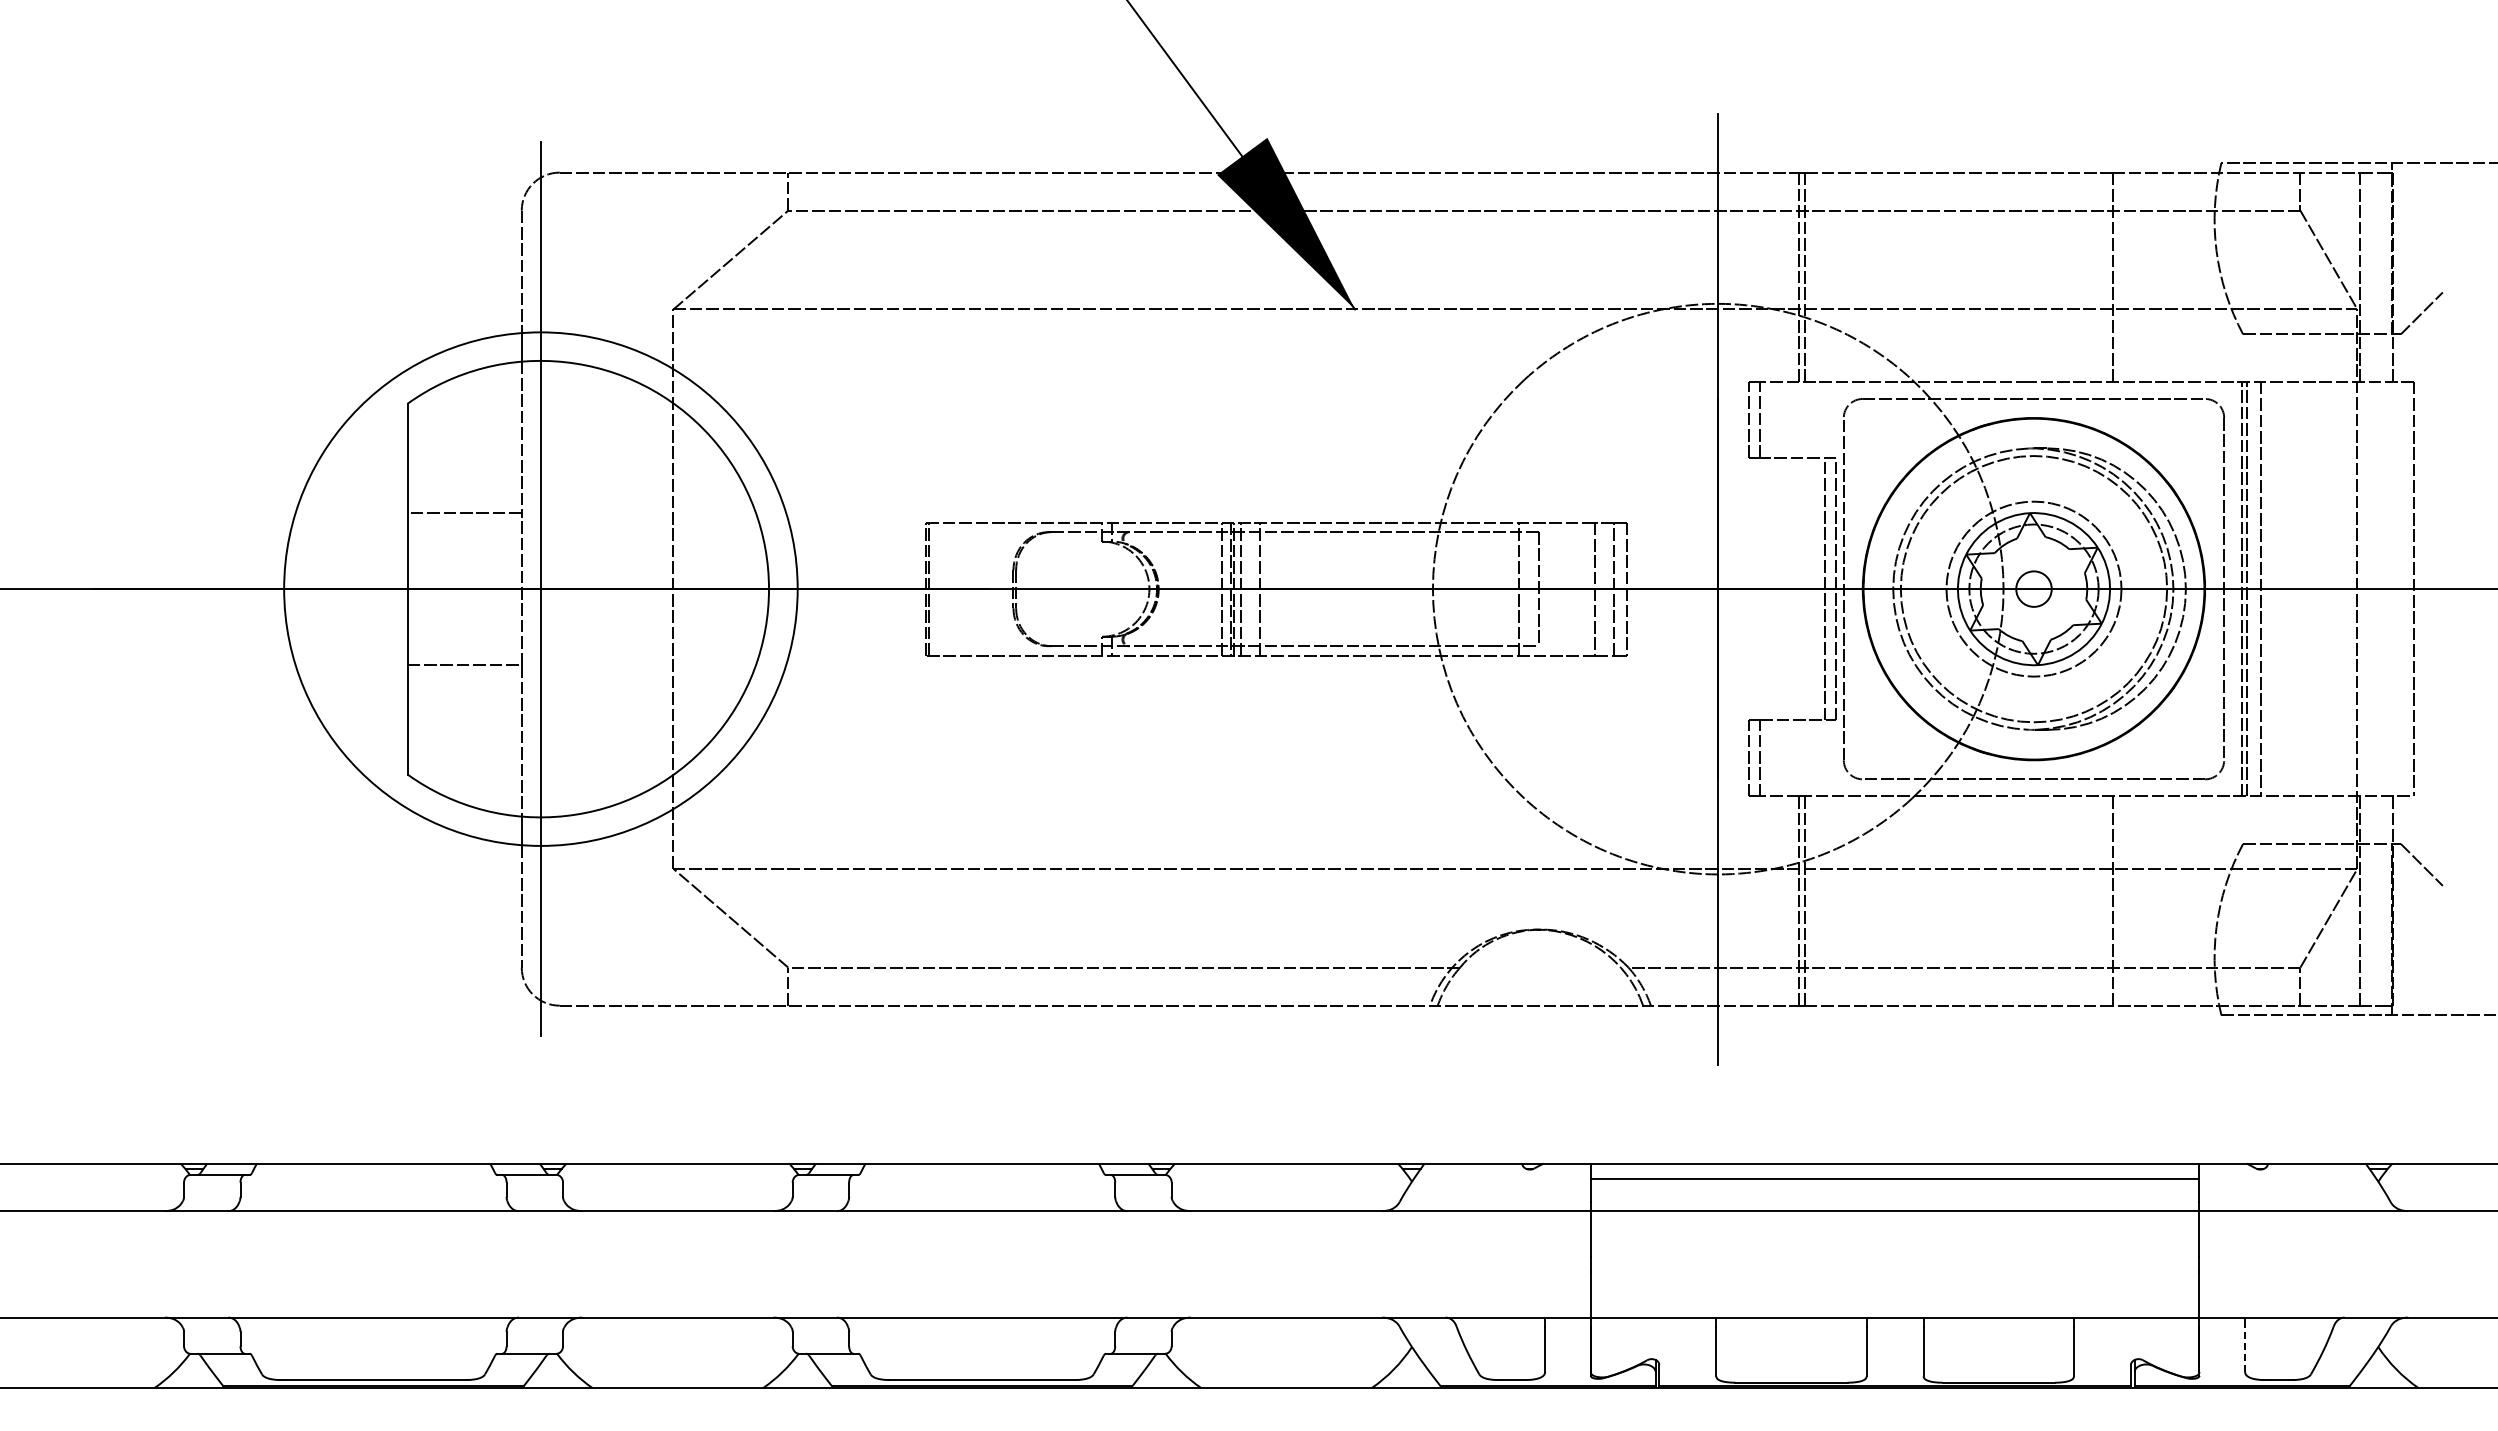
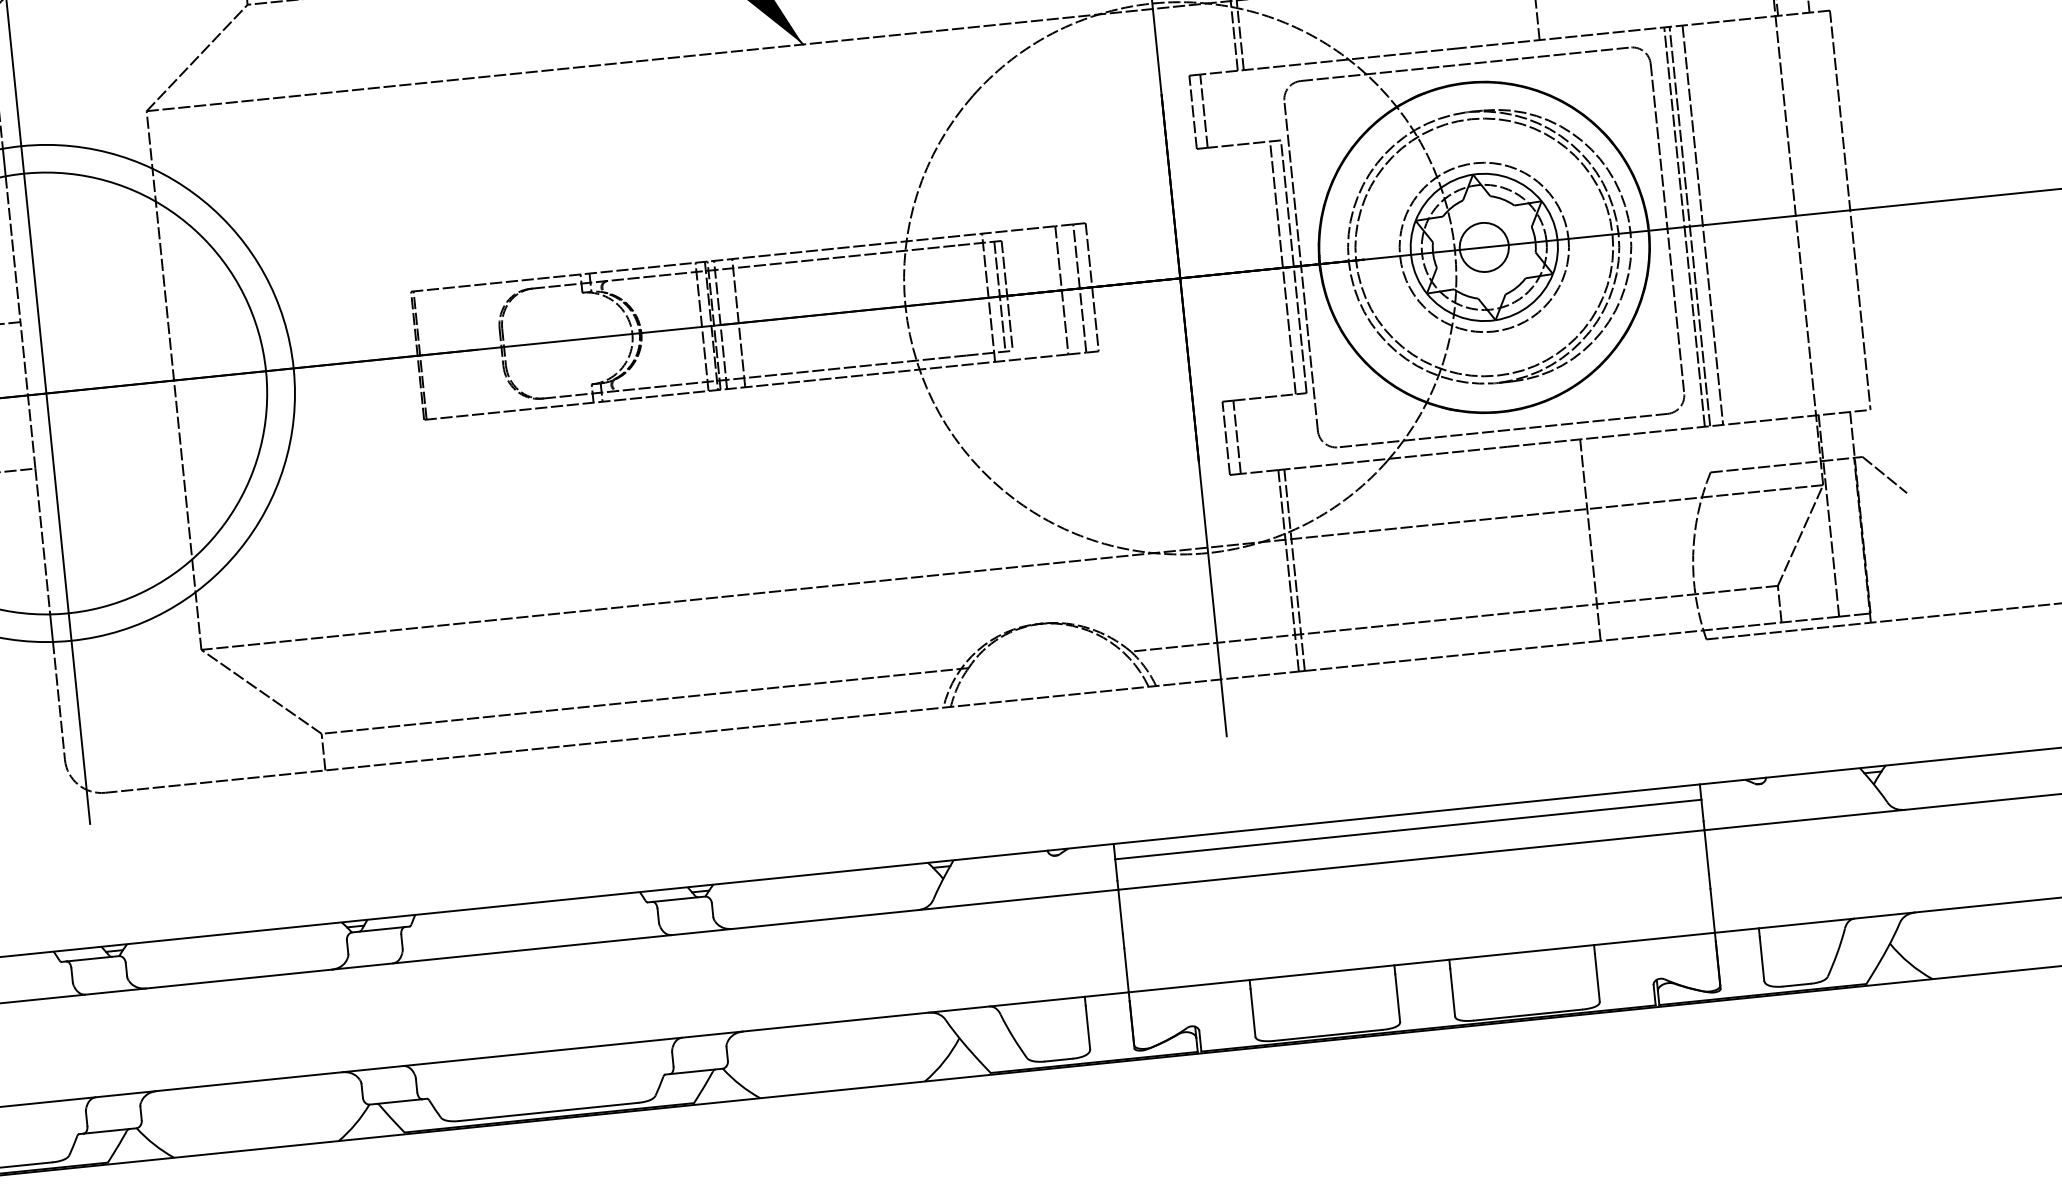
circle: (2033, 588) -> (1483, 246), size x1.43
line: (1530, 589) -> (999, 297), added
line: (2245, 1349) -> (1762, 958), dashed -> solid

